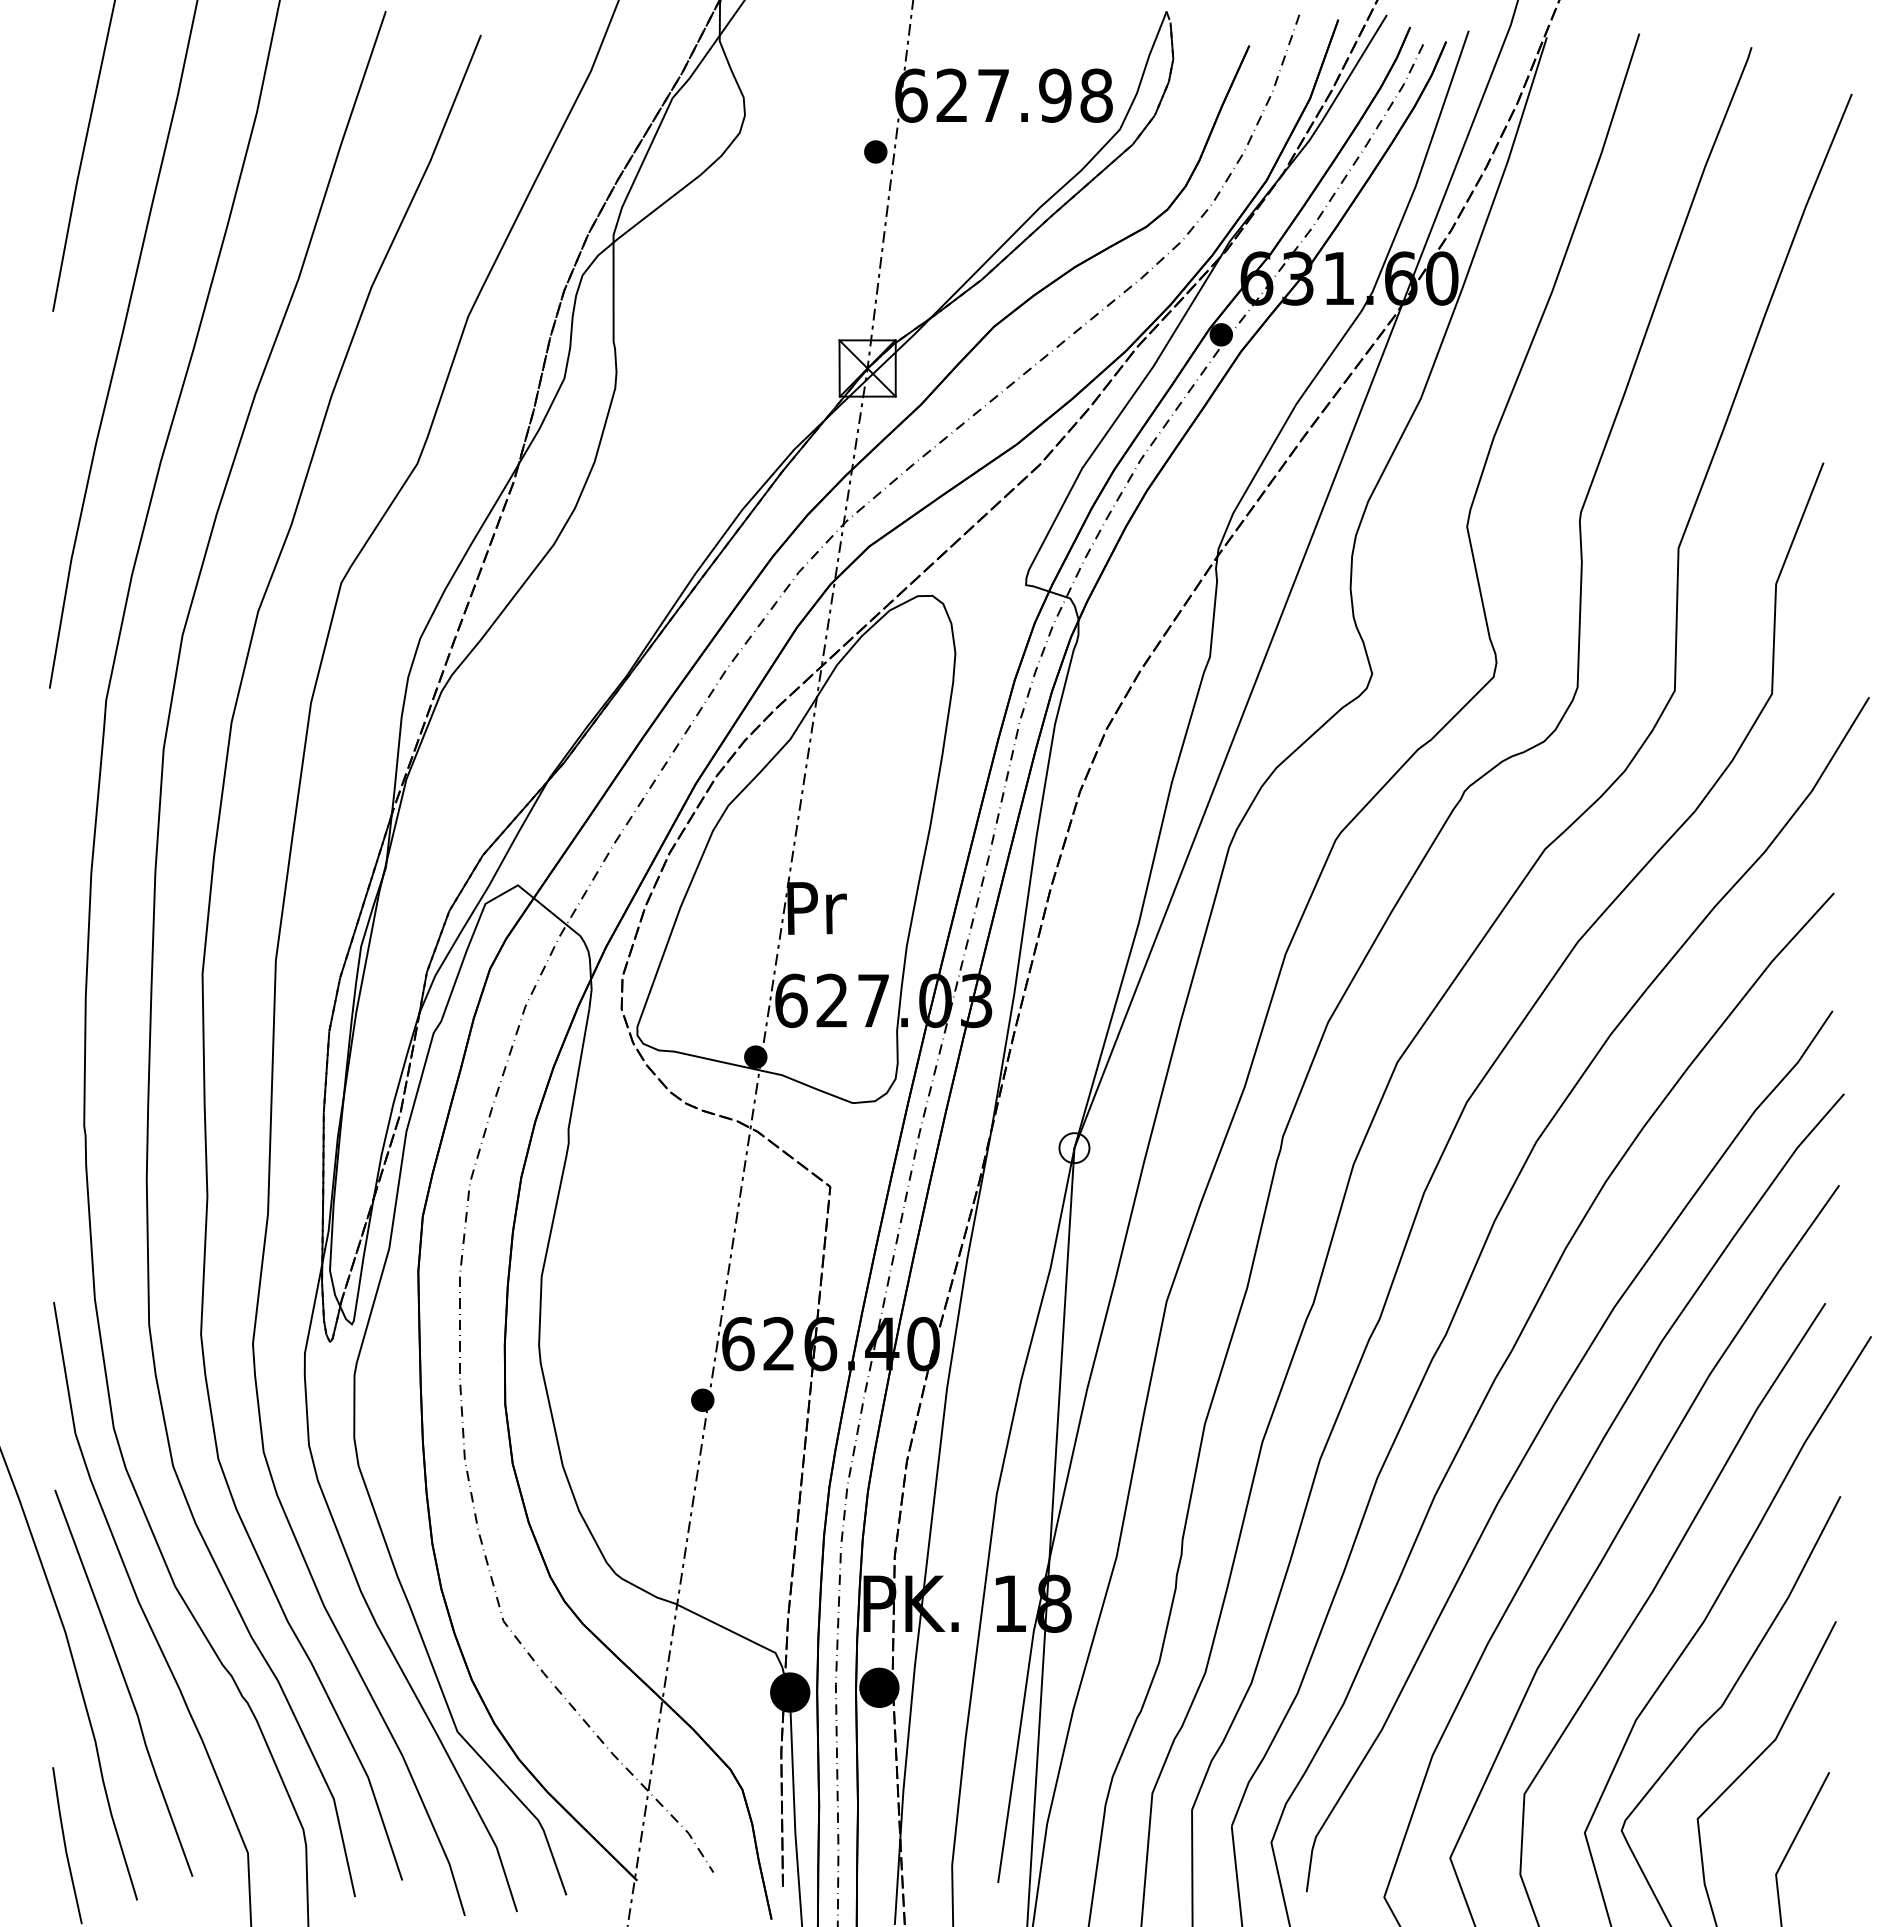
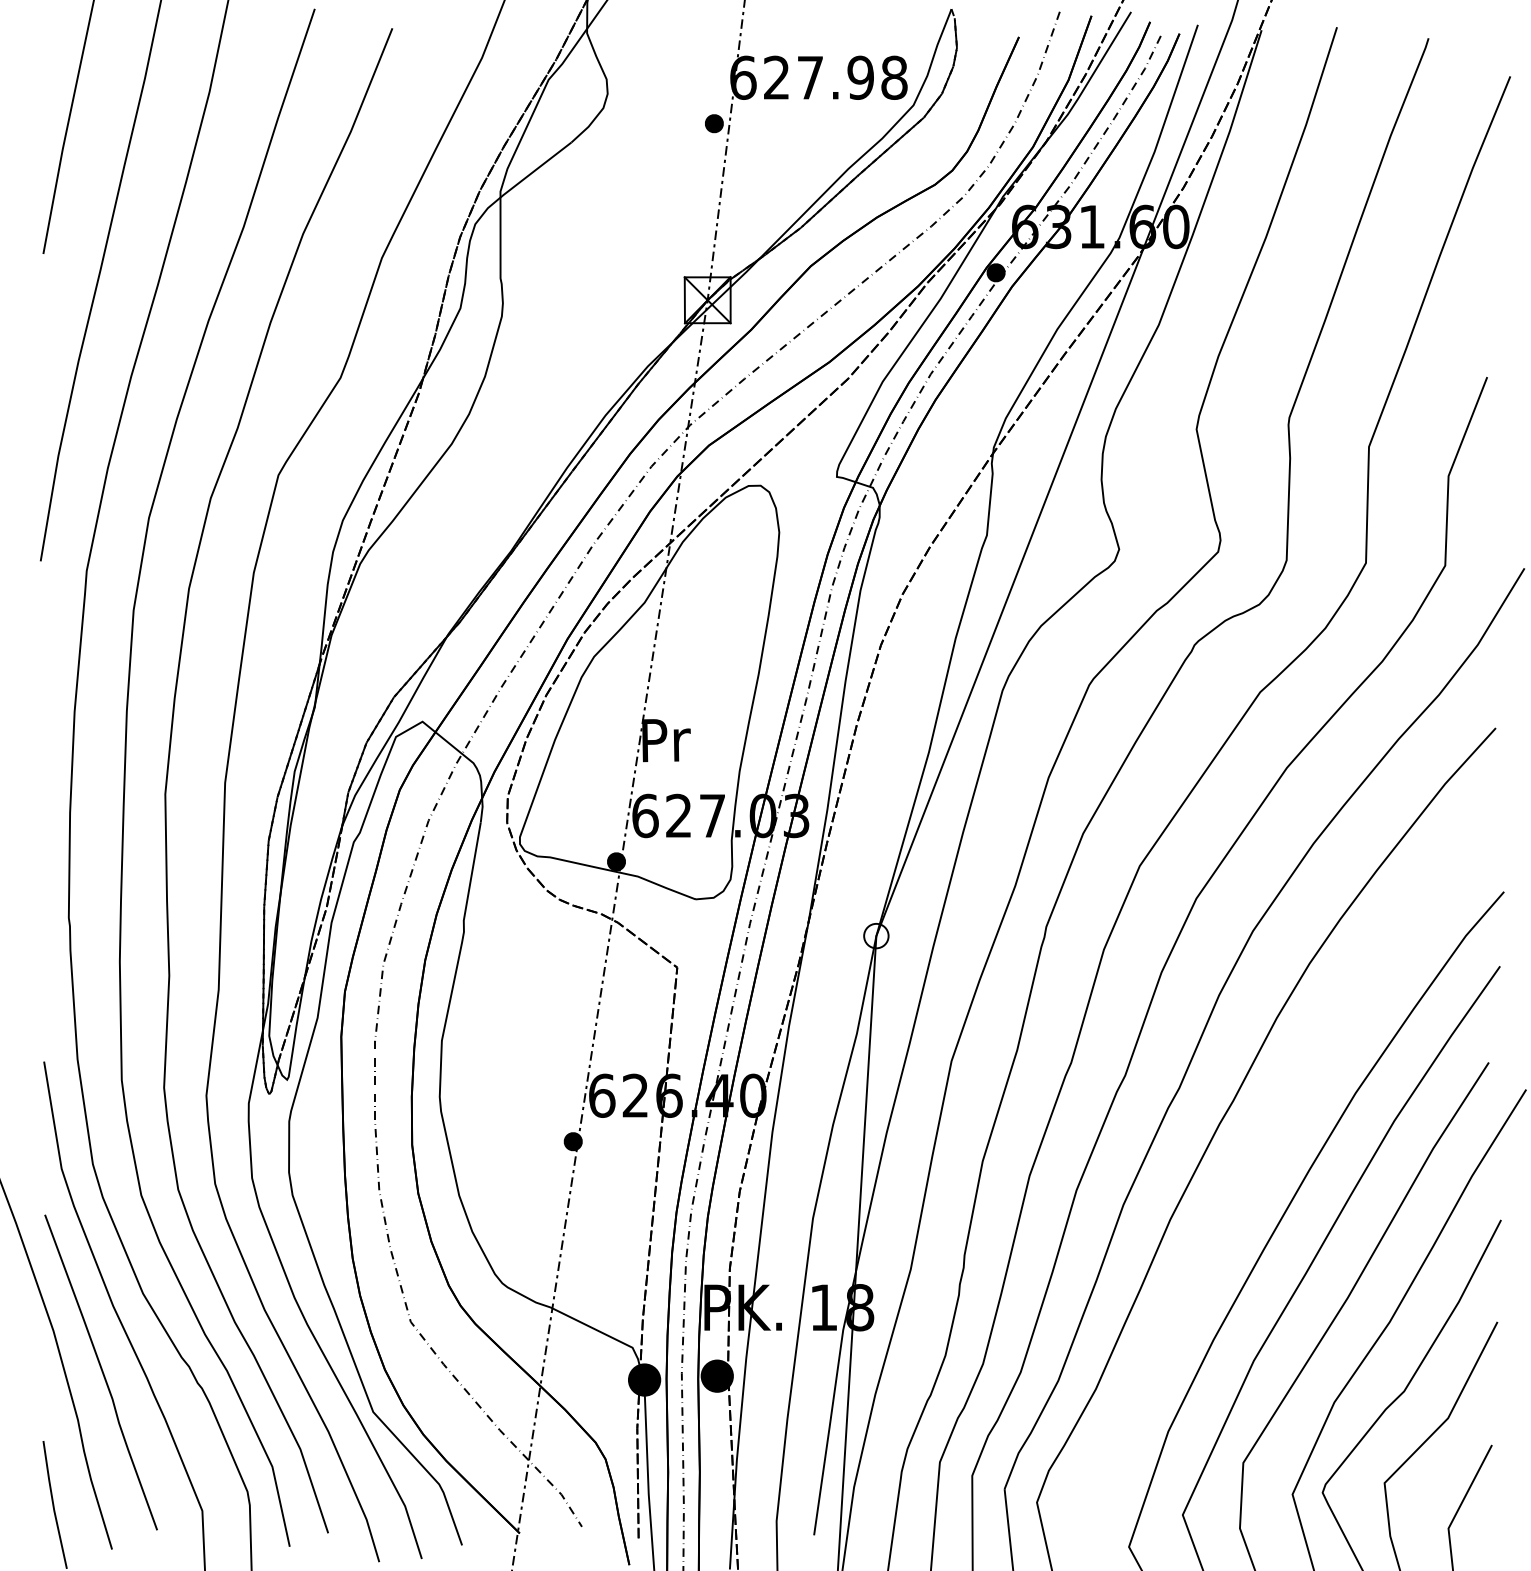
curve: (1540, 1431) -> (1256, 1167), removed

